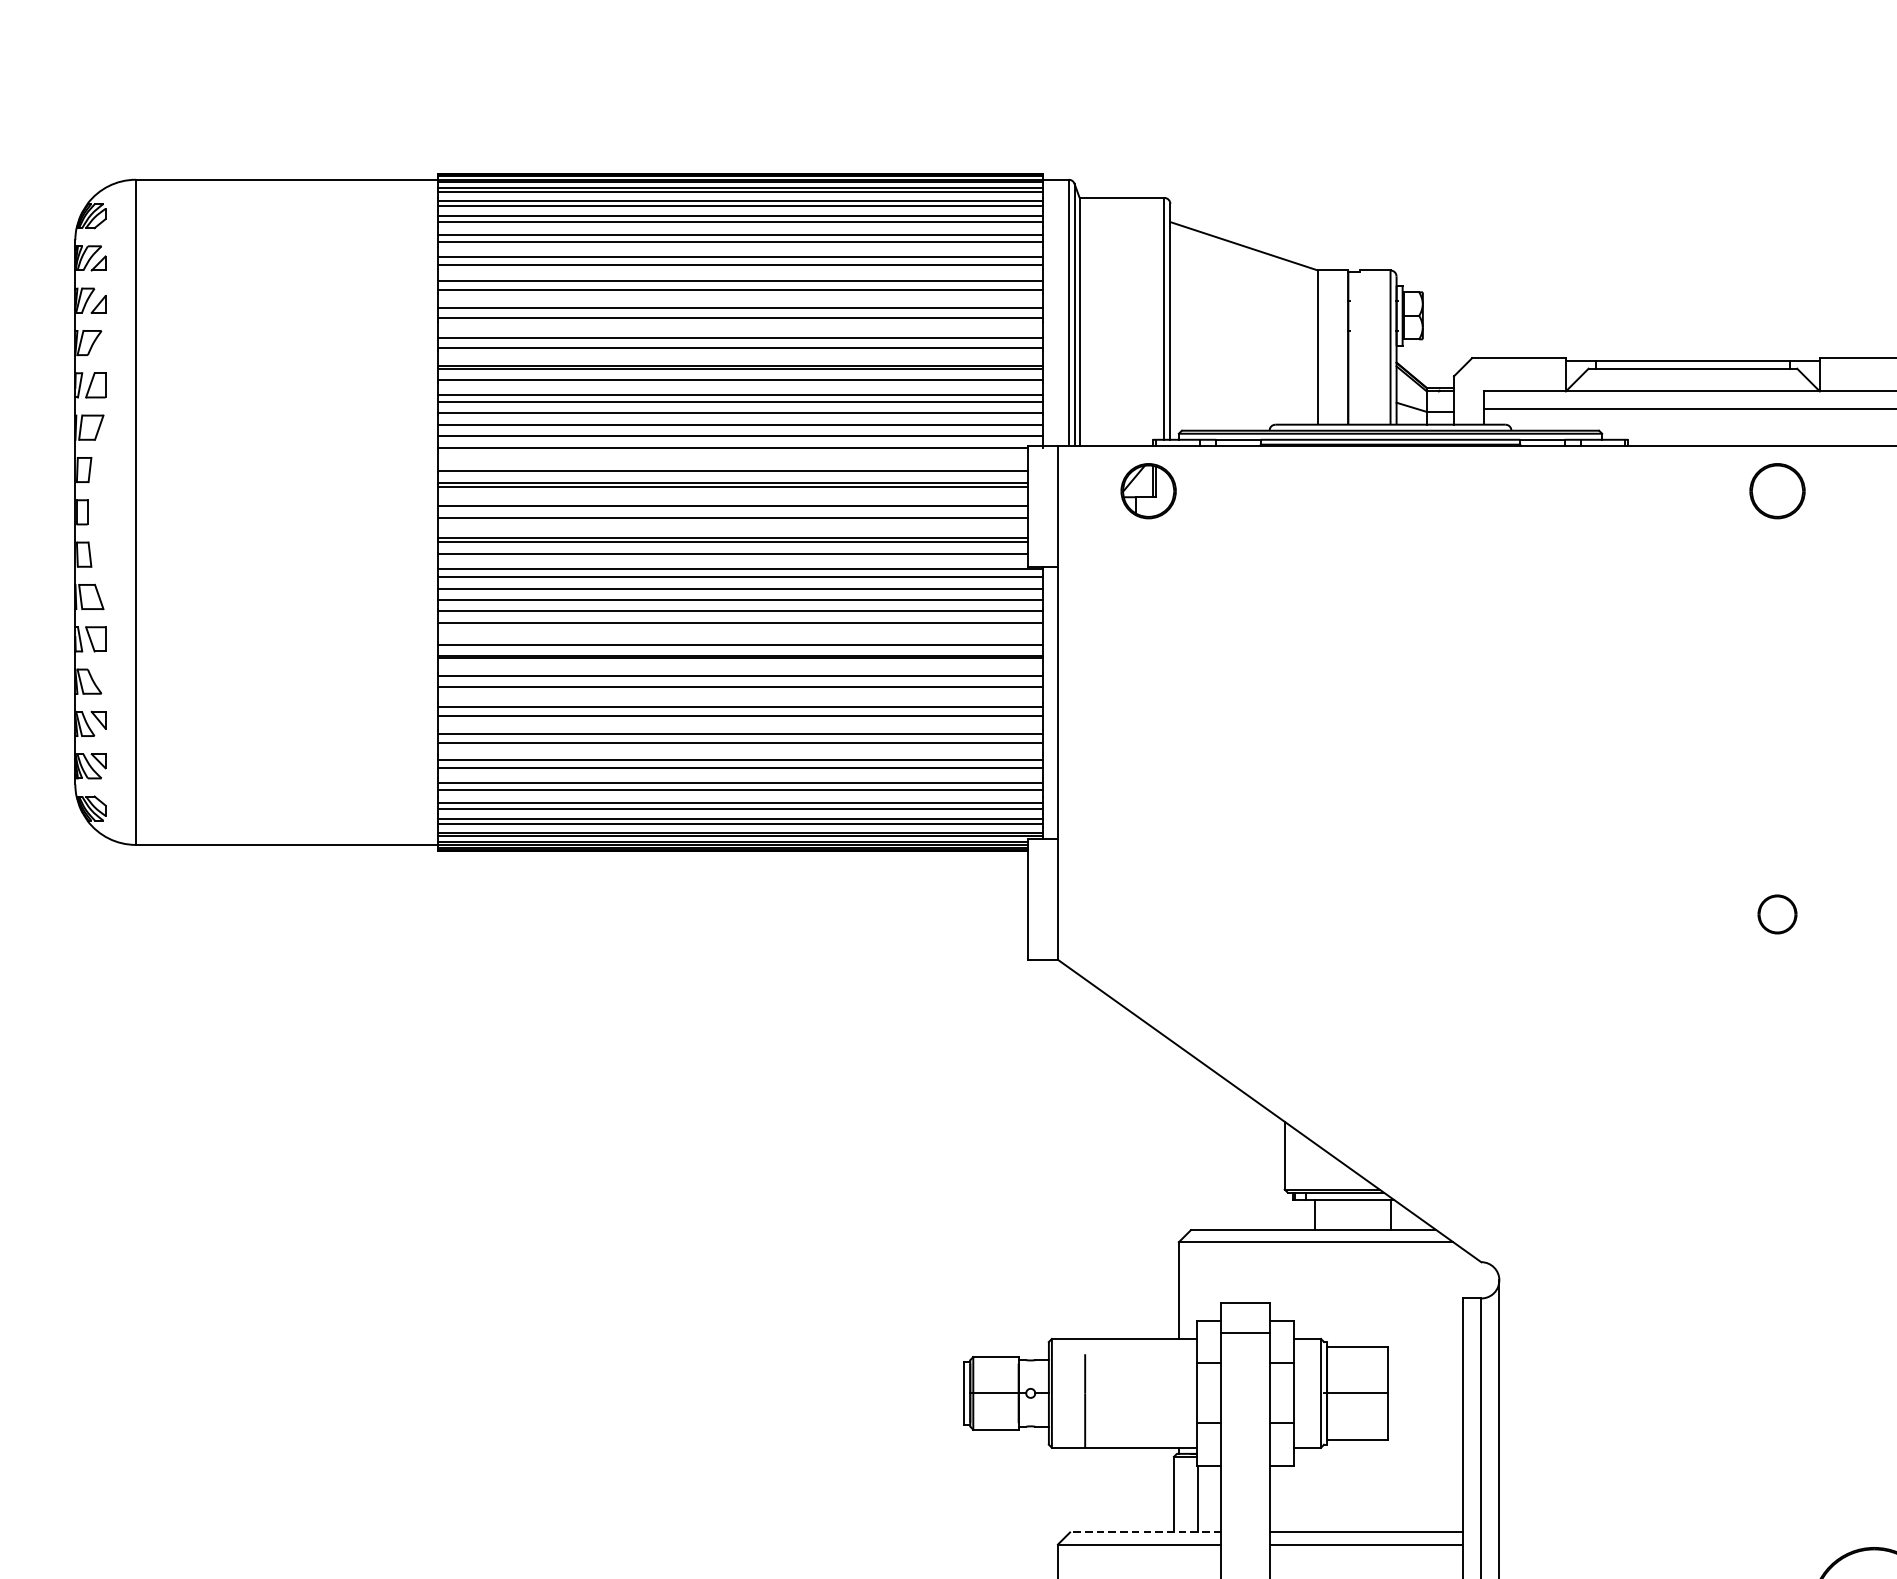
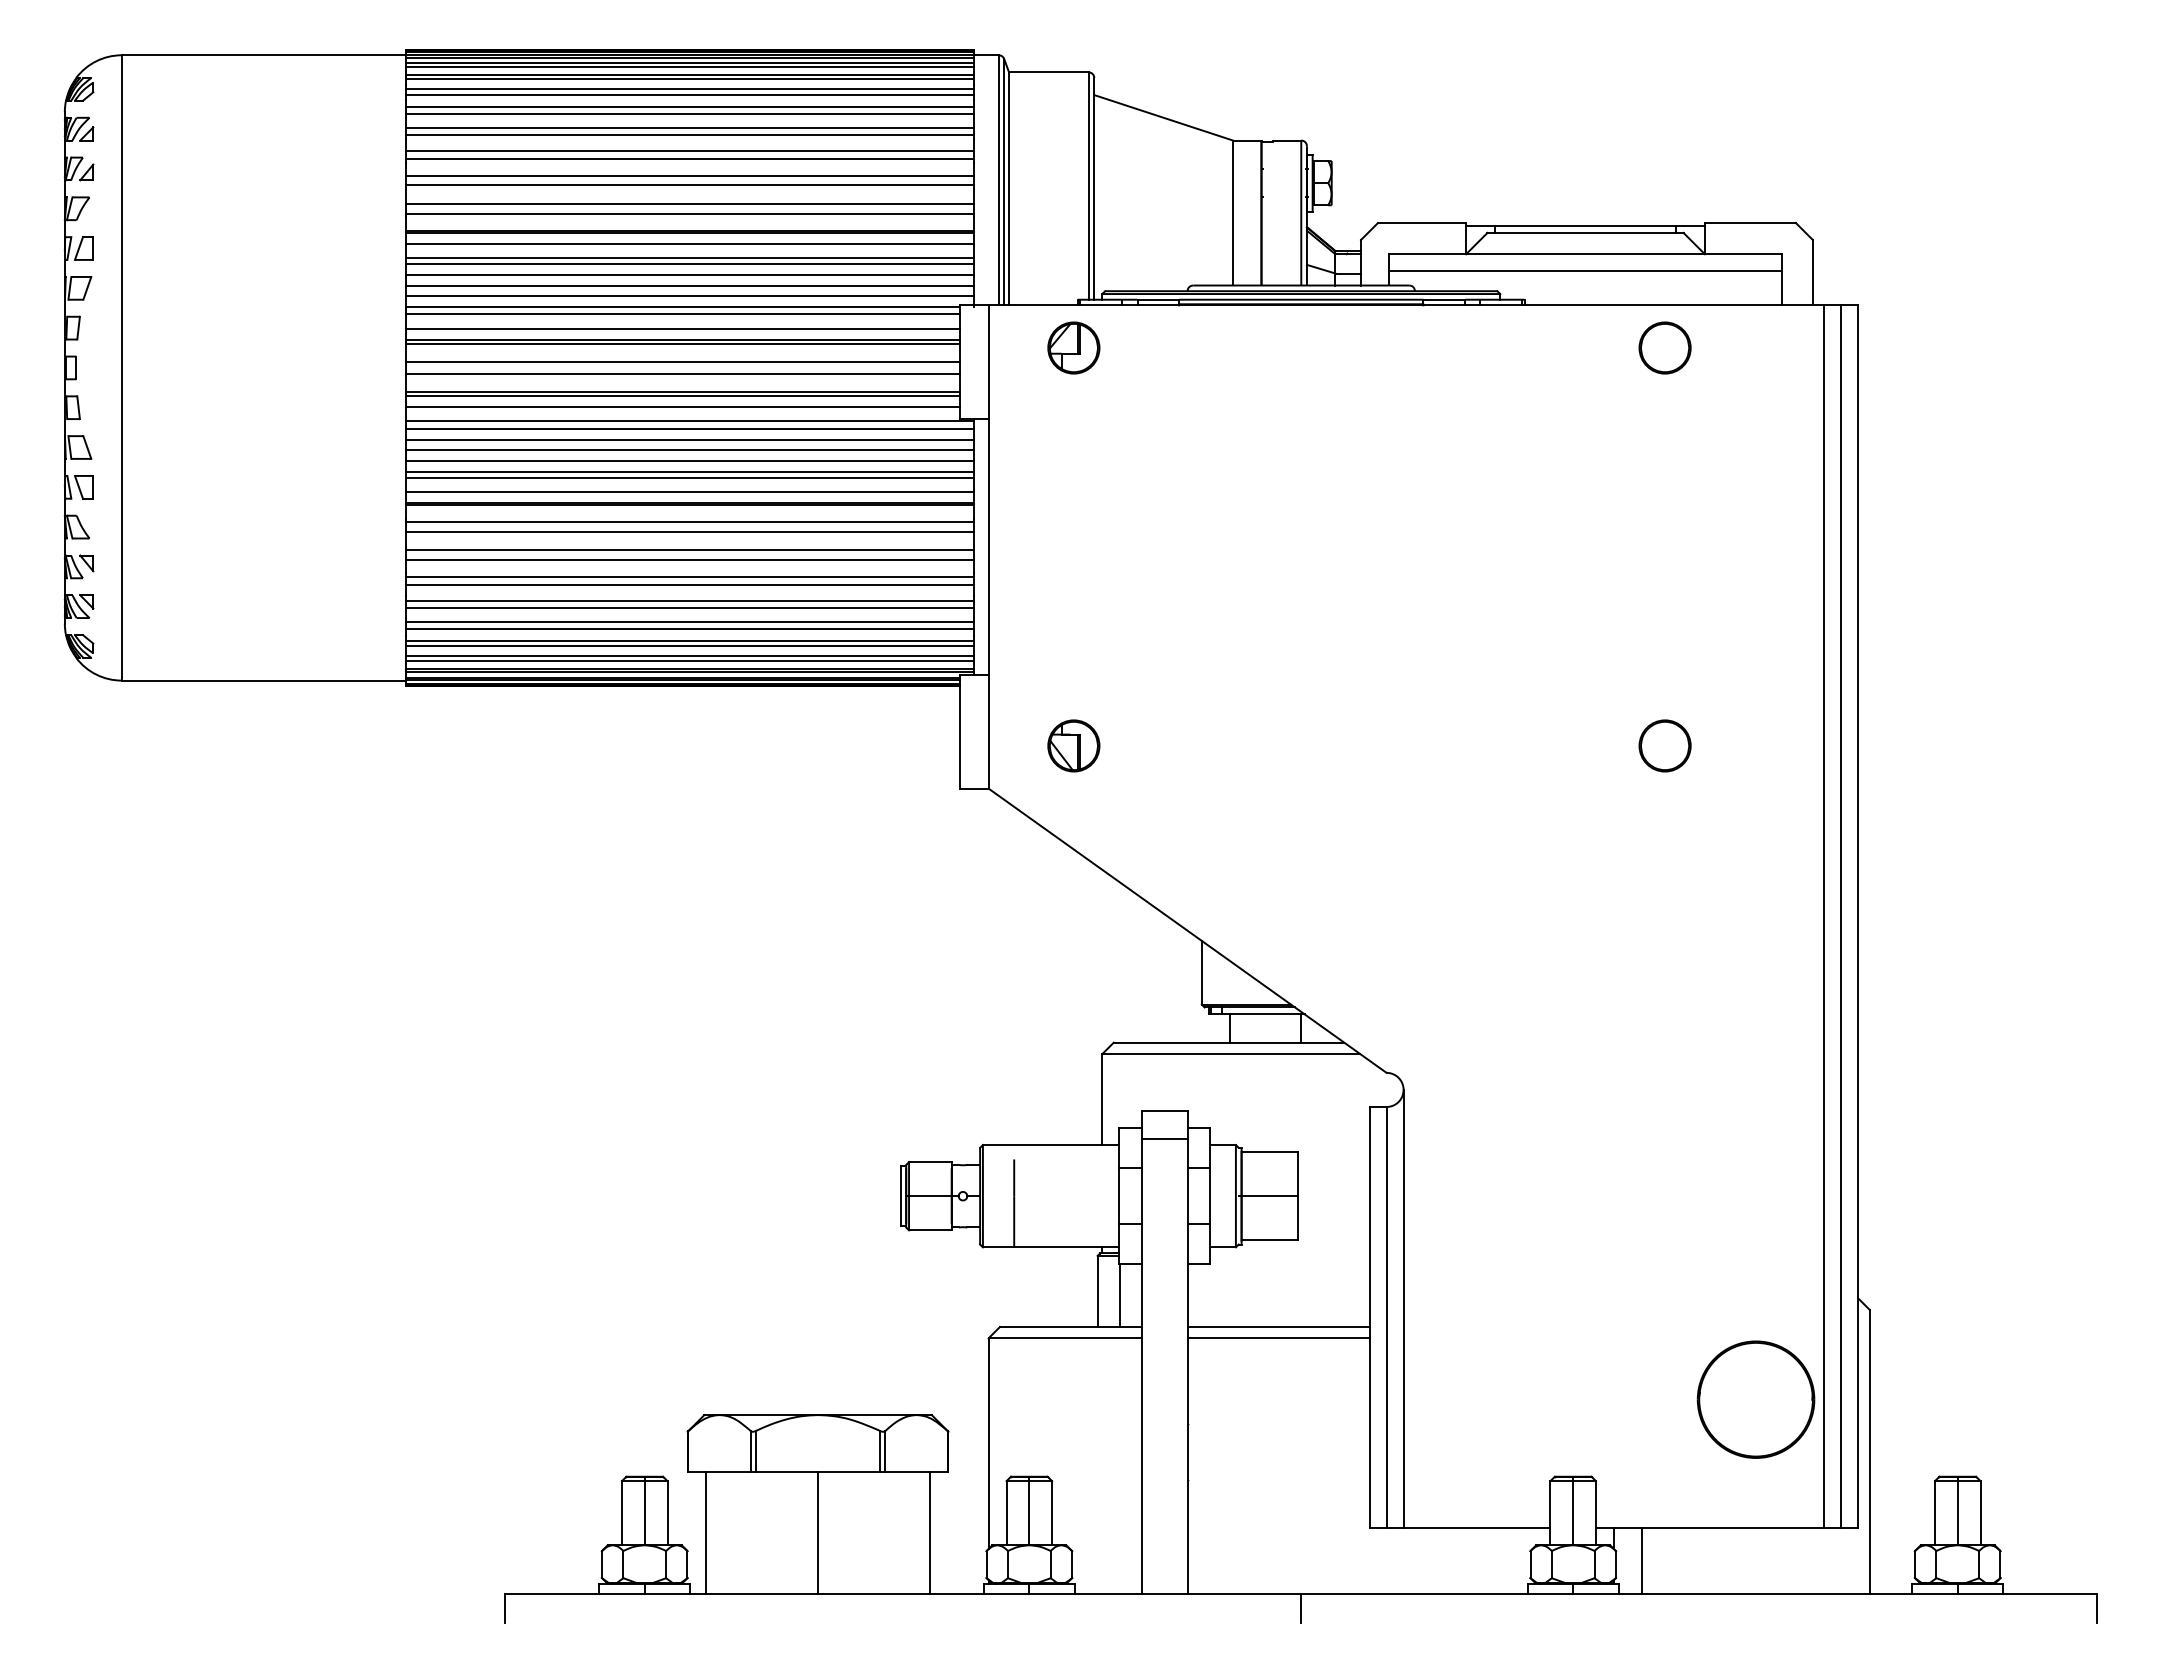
line: (732, 455) -> (682, 314), added
line: (739, 629) -> (689, 478), added
part: (1148, 913) -> (1073, 745), added
part: (1776, 913) -> (1664, 745), size x1.43
line: (1145, 1531) -> (1070, 1326), dashed -> solid

